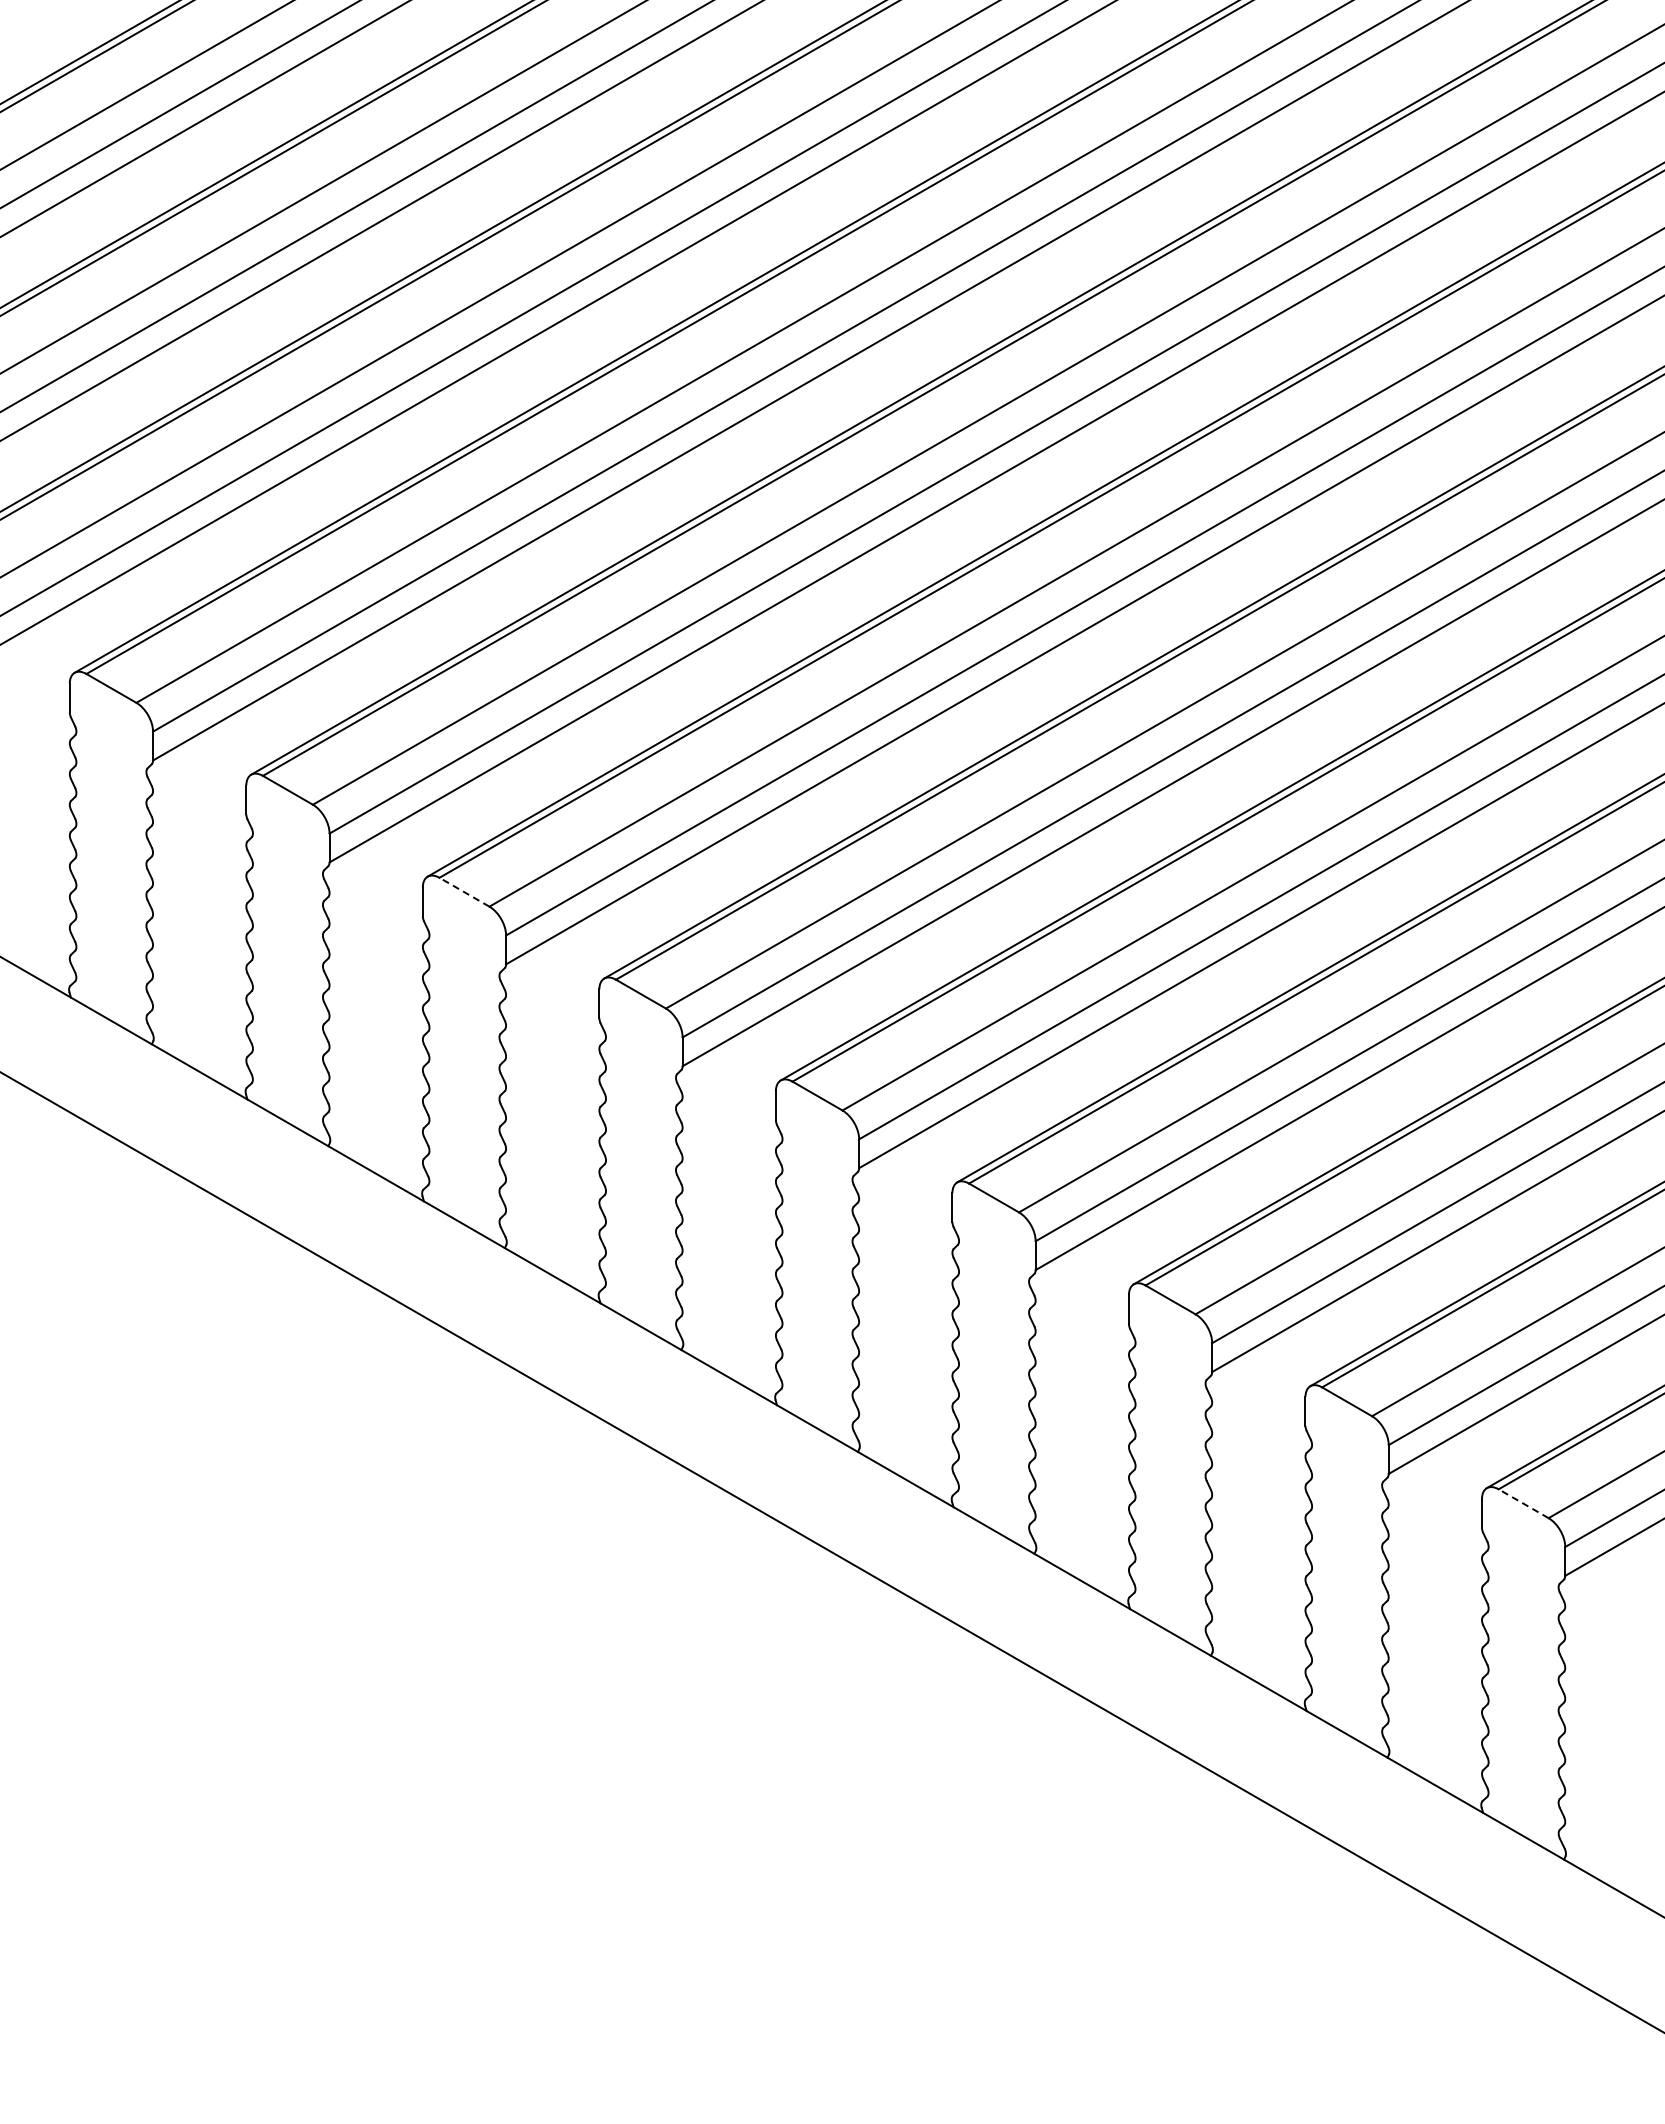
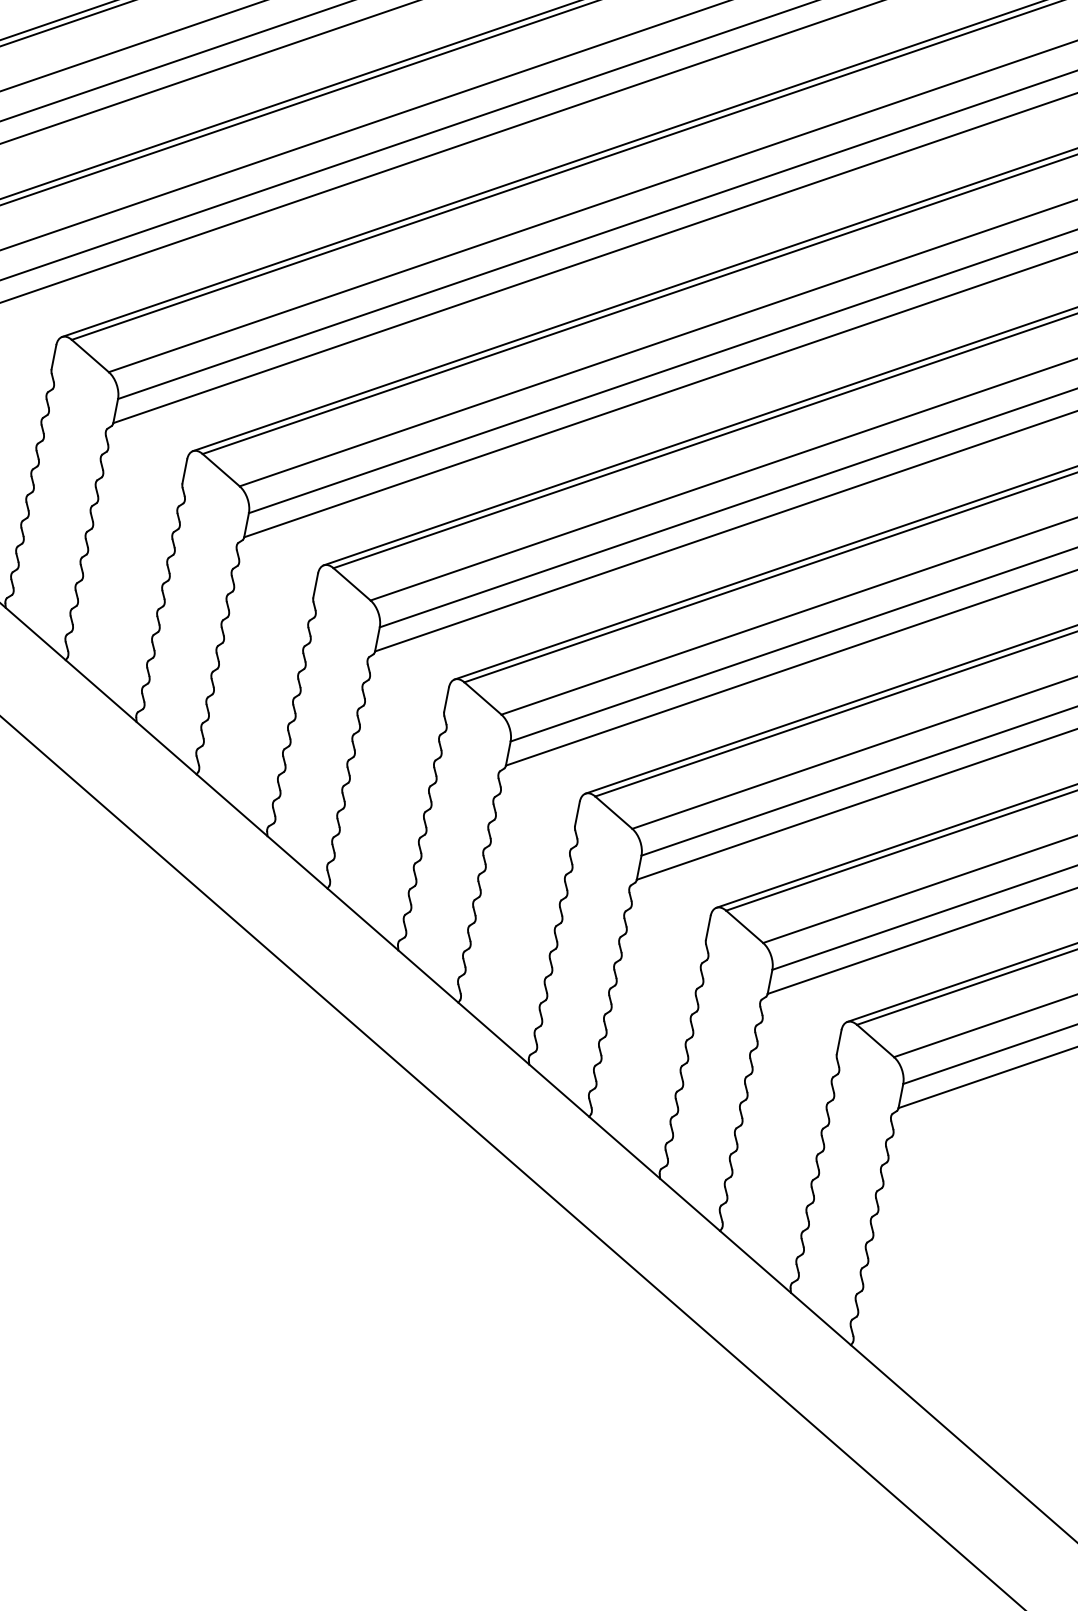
line: (464, 892) -> (90, 356), dashed -> solid
line: (1523, 1503) -> (875, 1040), dashed -> solid

